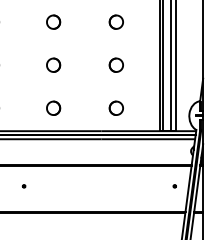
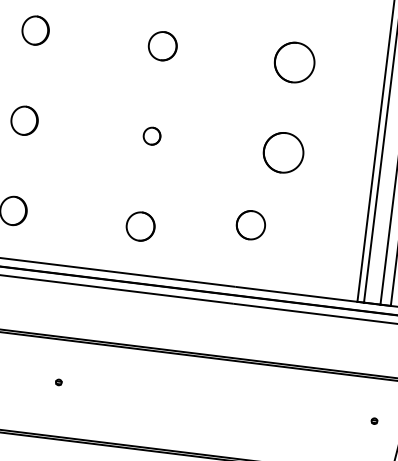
part: (115, 21) -> (292, 60), size x1.4
part: (53, 64) -> (151, 134), size x0.6
part: (115, 64) -> (281, 150), size x1.4
part: (115, 107) -> (249, 223), moved

